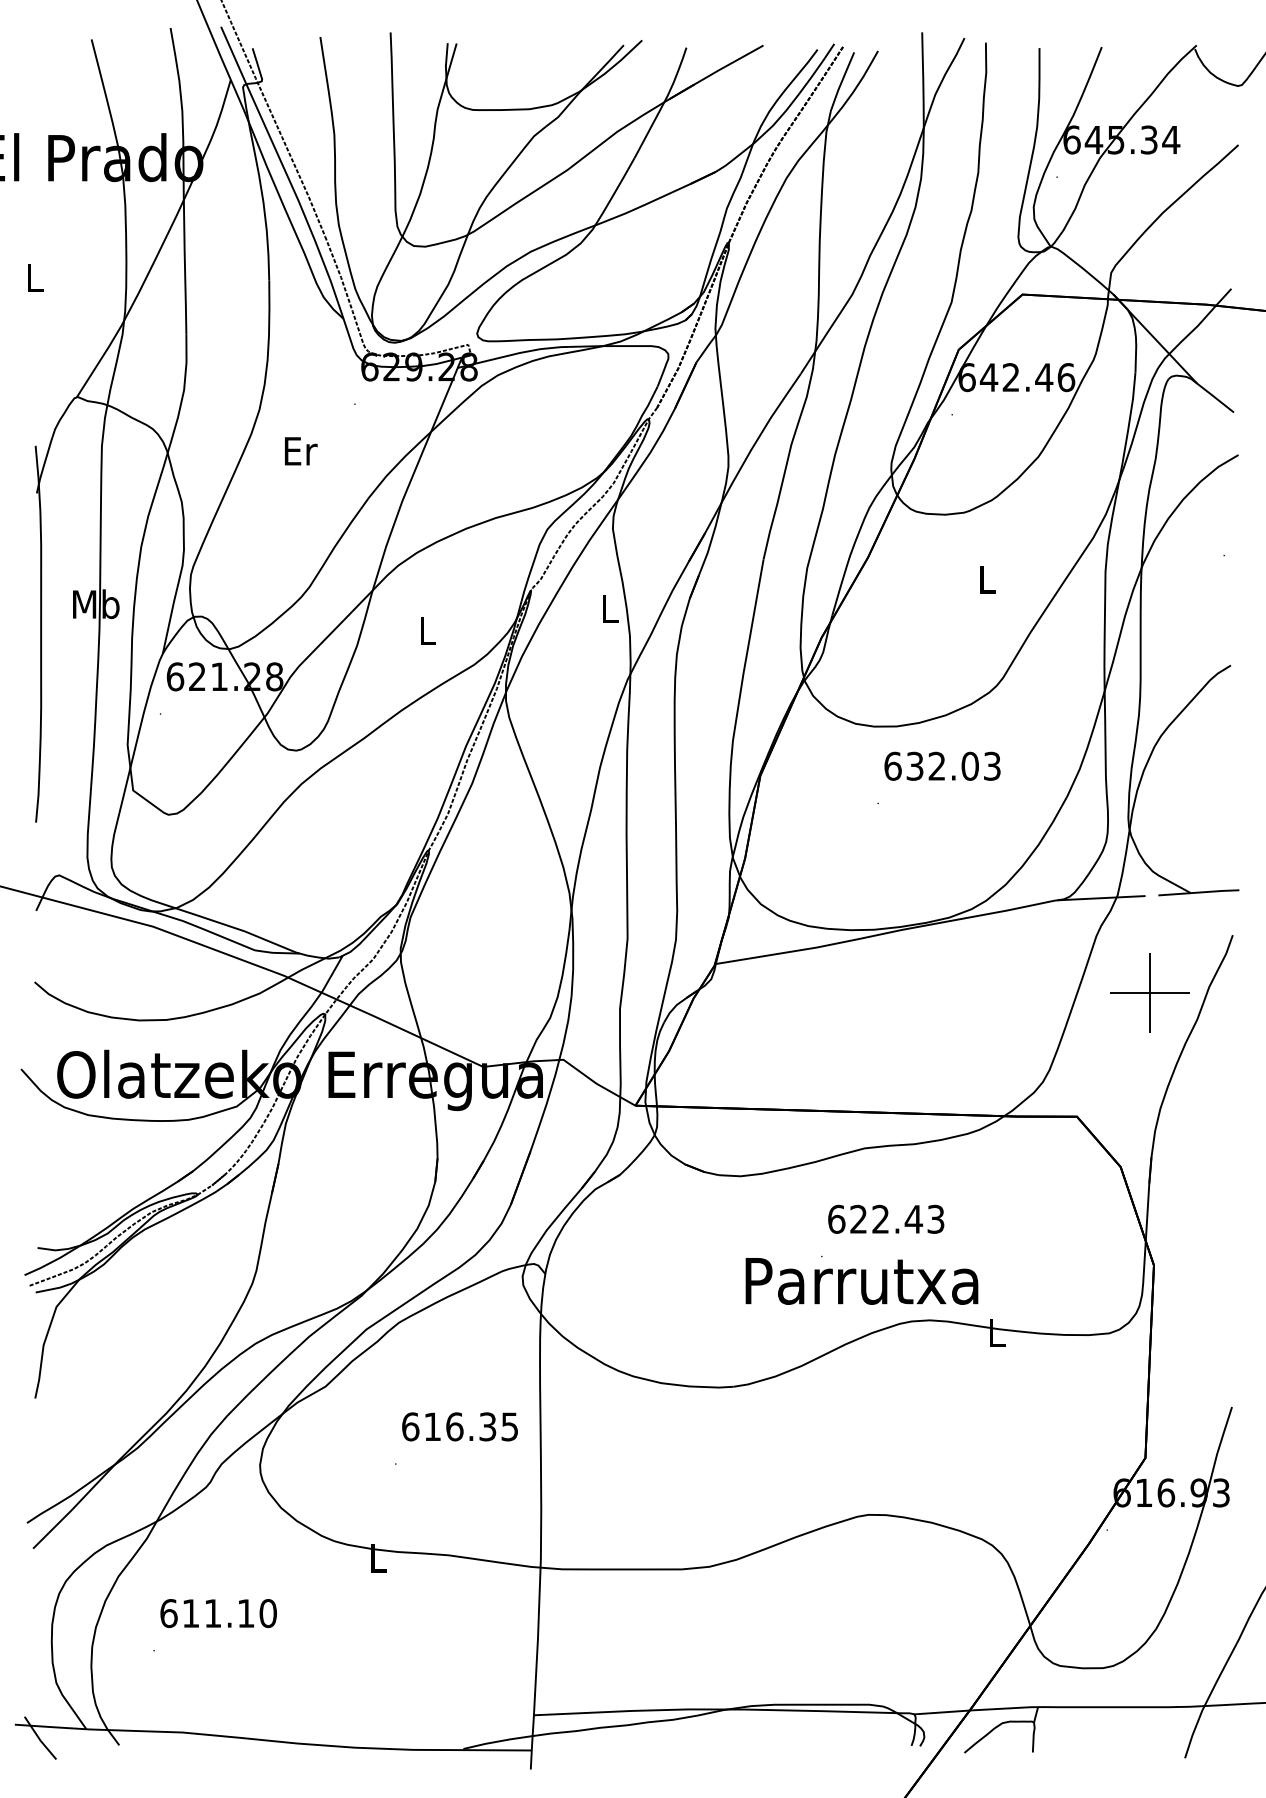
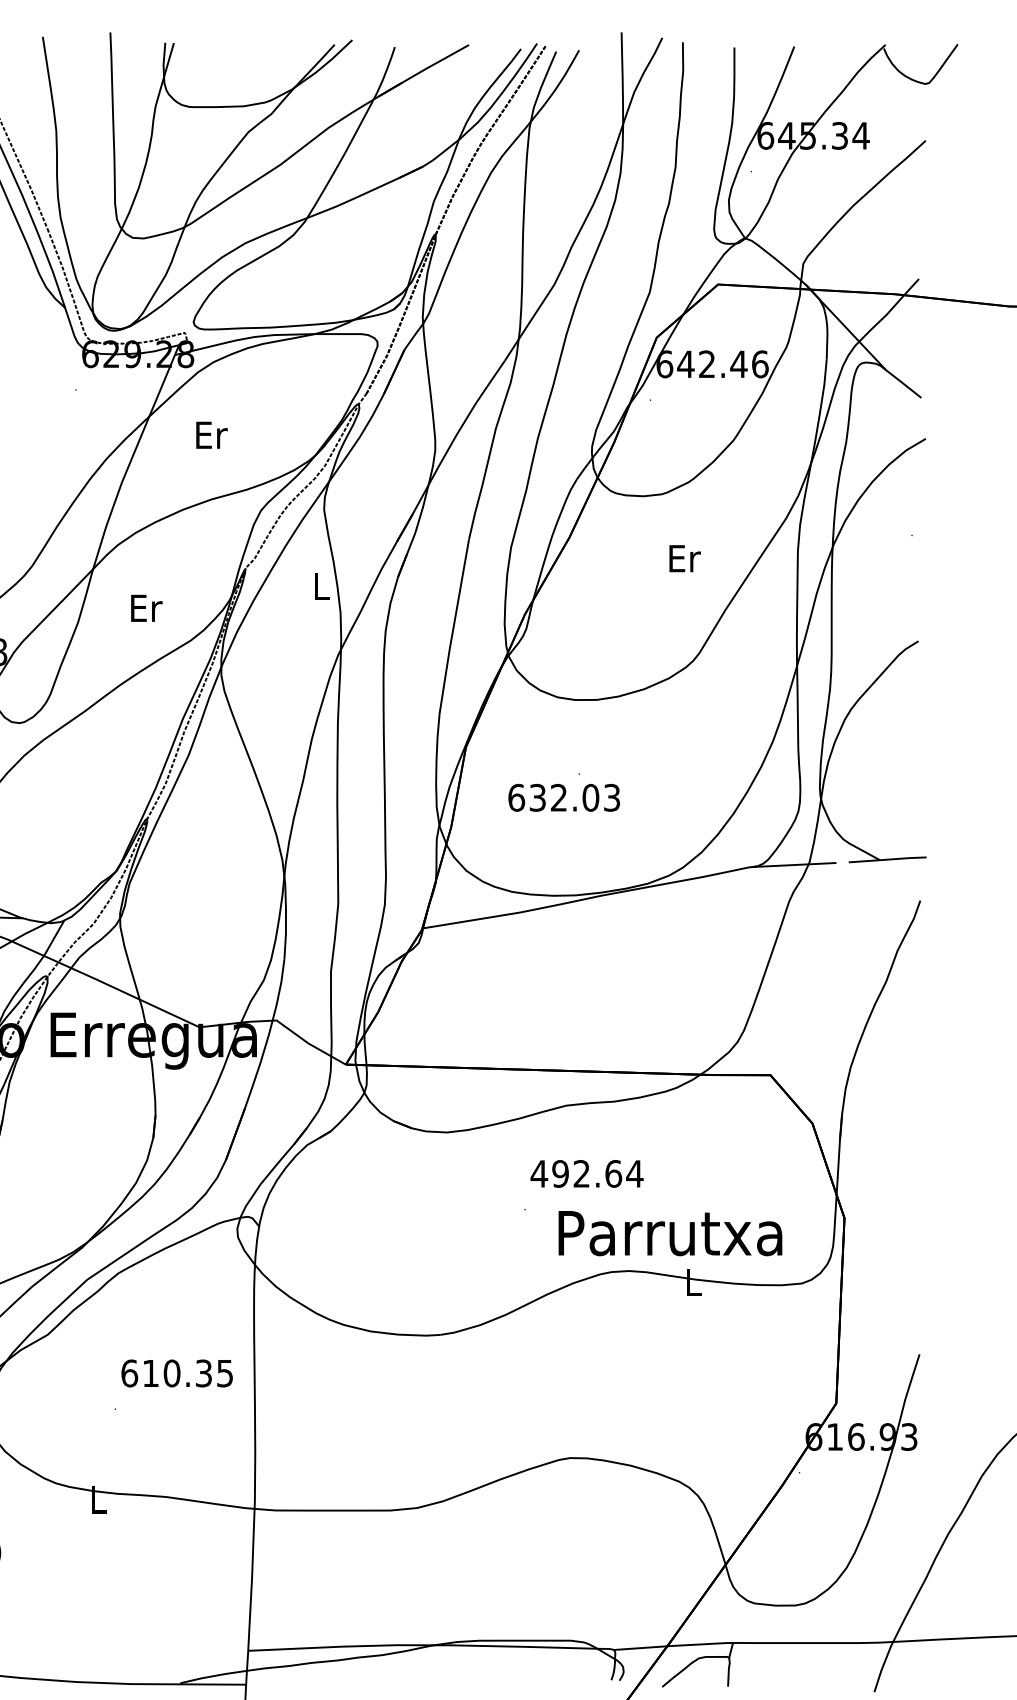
text: (301, 451) -> (212, 435), moved
text: (988, 579) -> (685, 558), L -> Er
text: (428, 631) -> (146, 608), L -> Er
text: (942, 765) -> (564, 797), moved
part: (1149, 992) -> (840, 955), removed
text: (886, 1218) -> (587, 1173), 622.43 -> 492.64
text: (861, 1281) -> (669, 1233), moved
text: (454, 1426) -> (171, 1373), 616.35 -> 610.35

